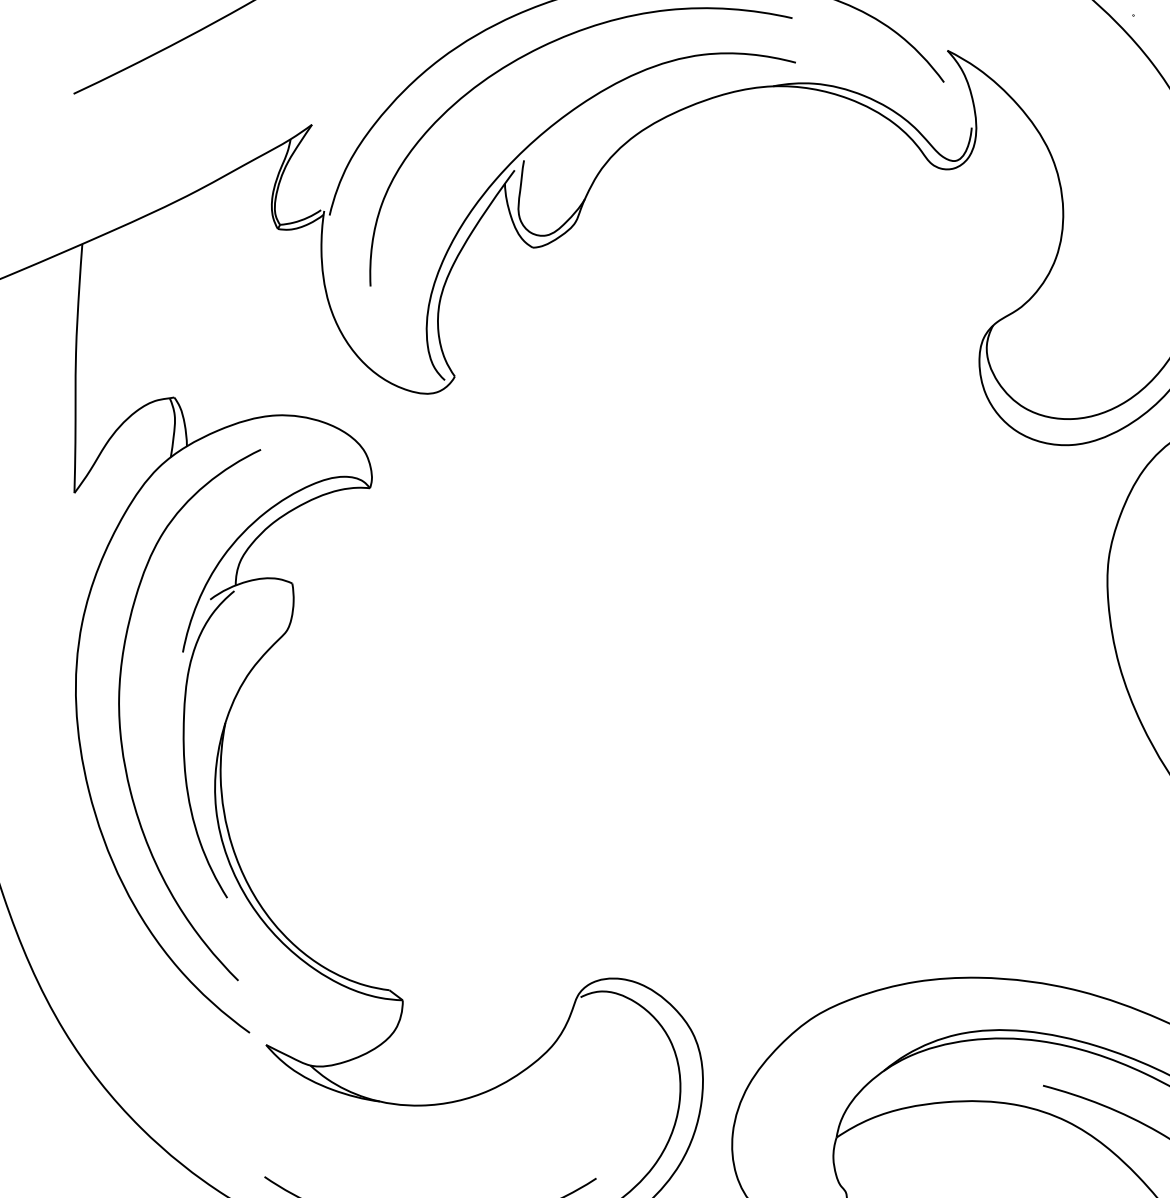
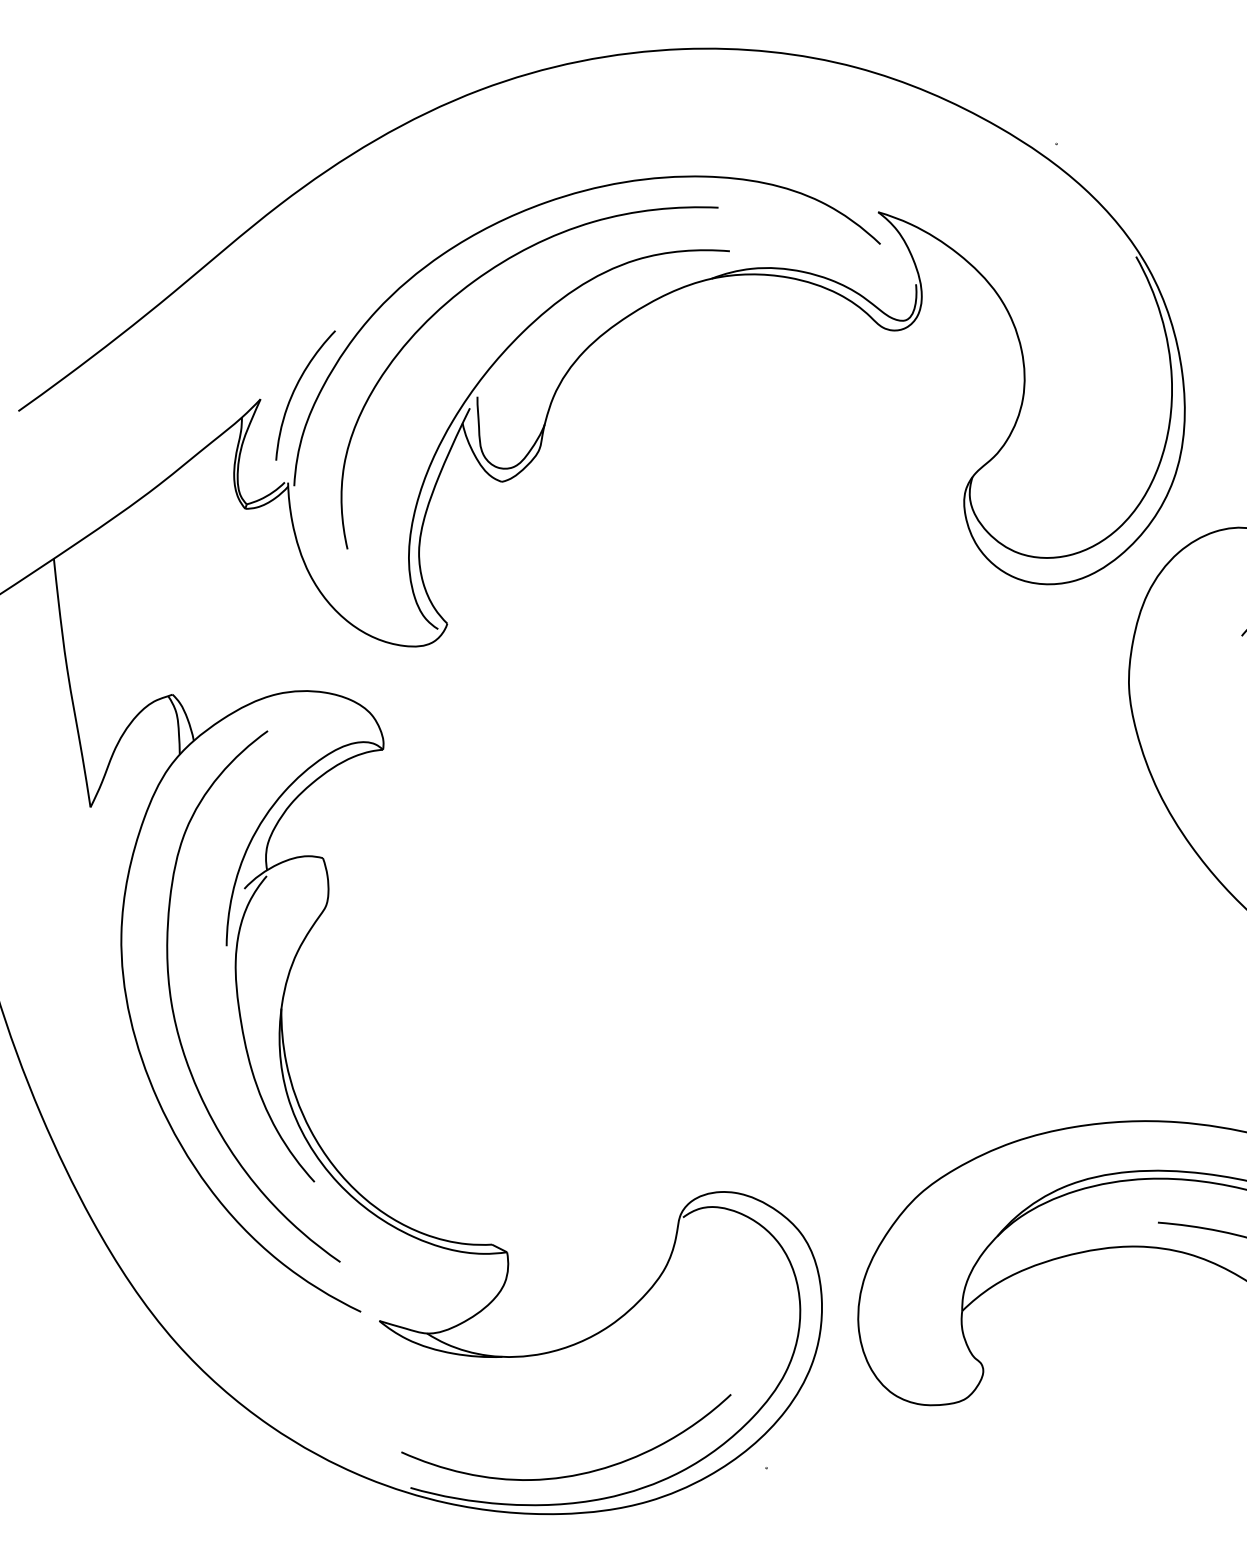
curve: (347, 122) -> (295, 390), added

